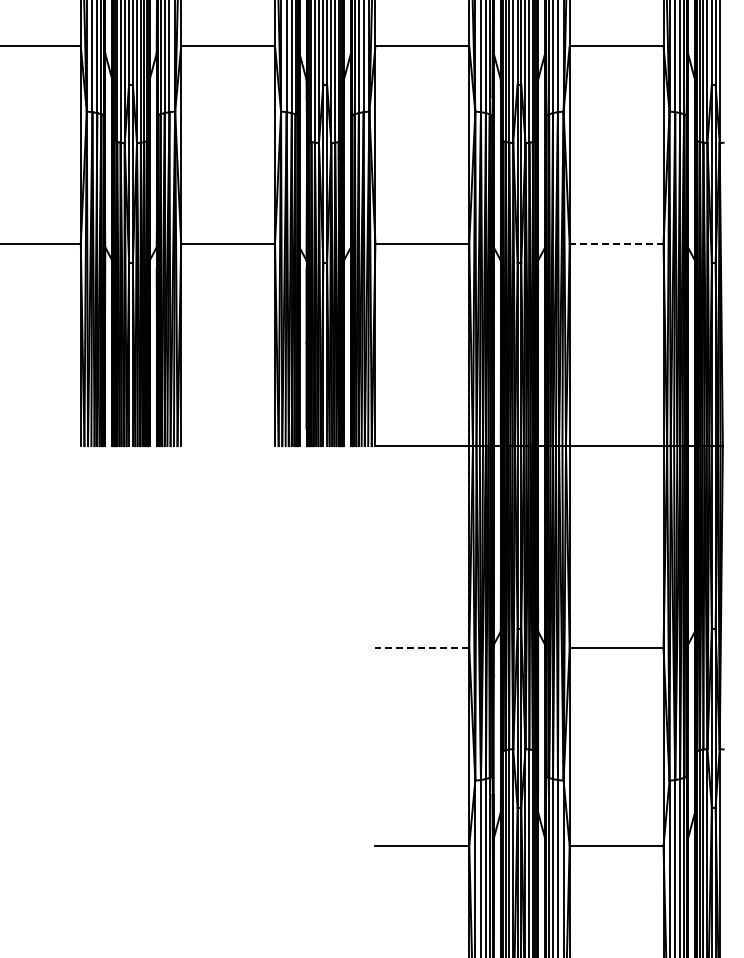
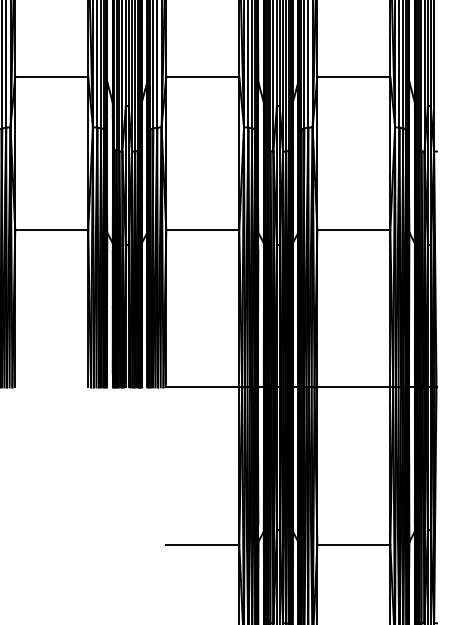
line: (616, 243) -> (353, 229), dashed -> solid
line: (422, 648) -> (202, 544), dashed -> solid

